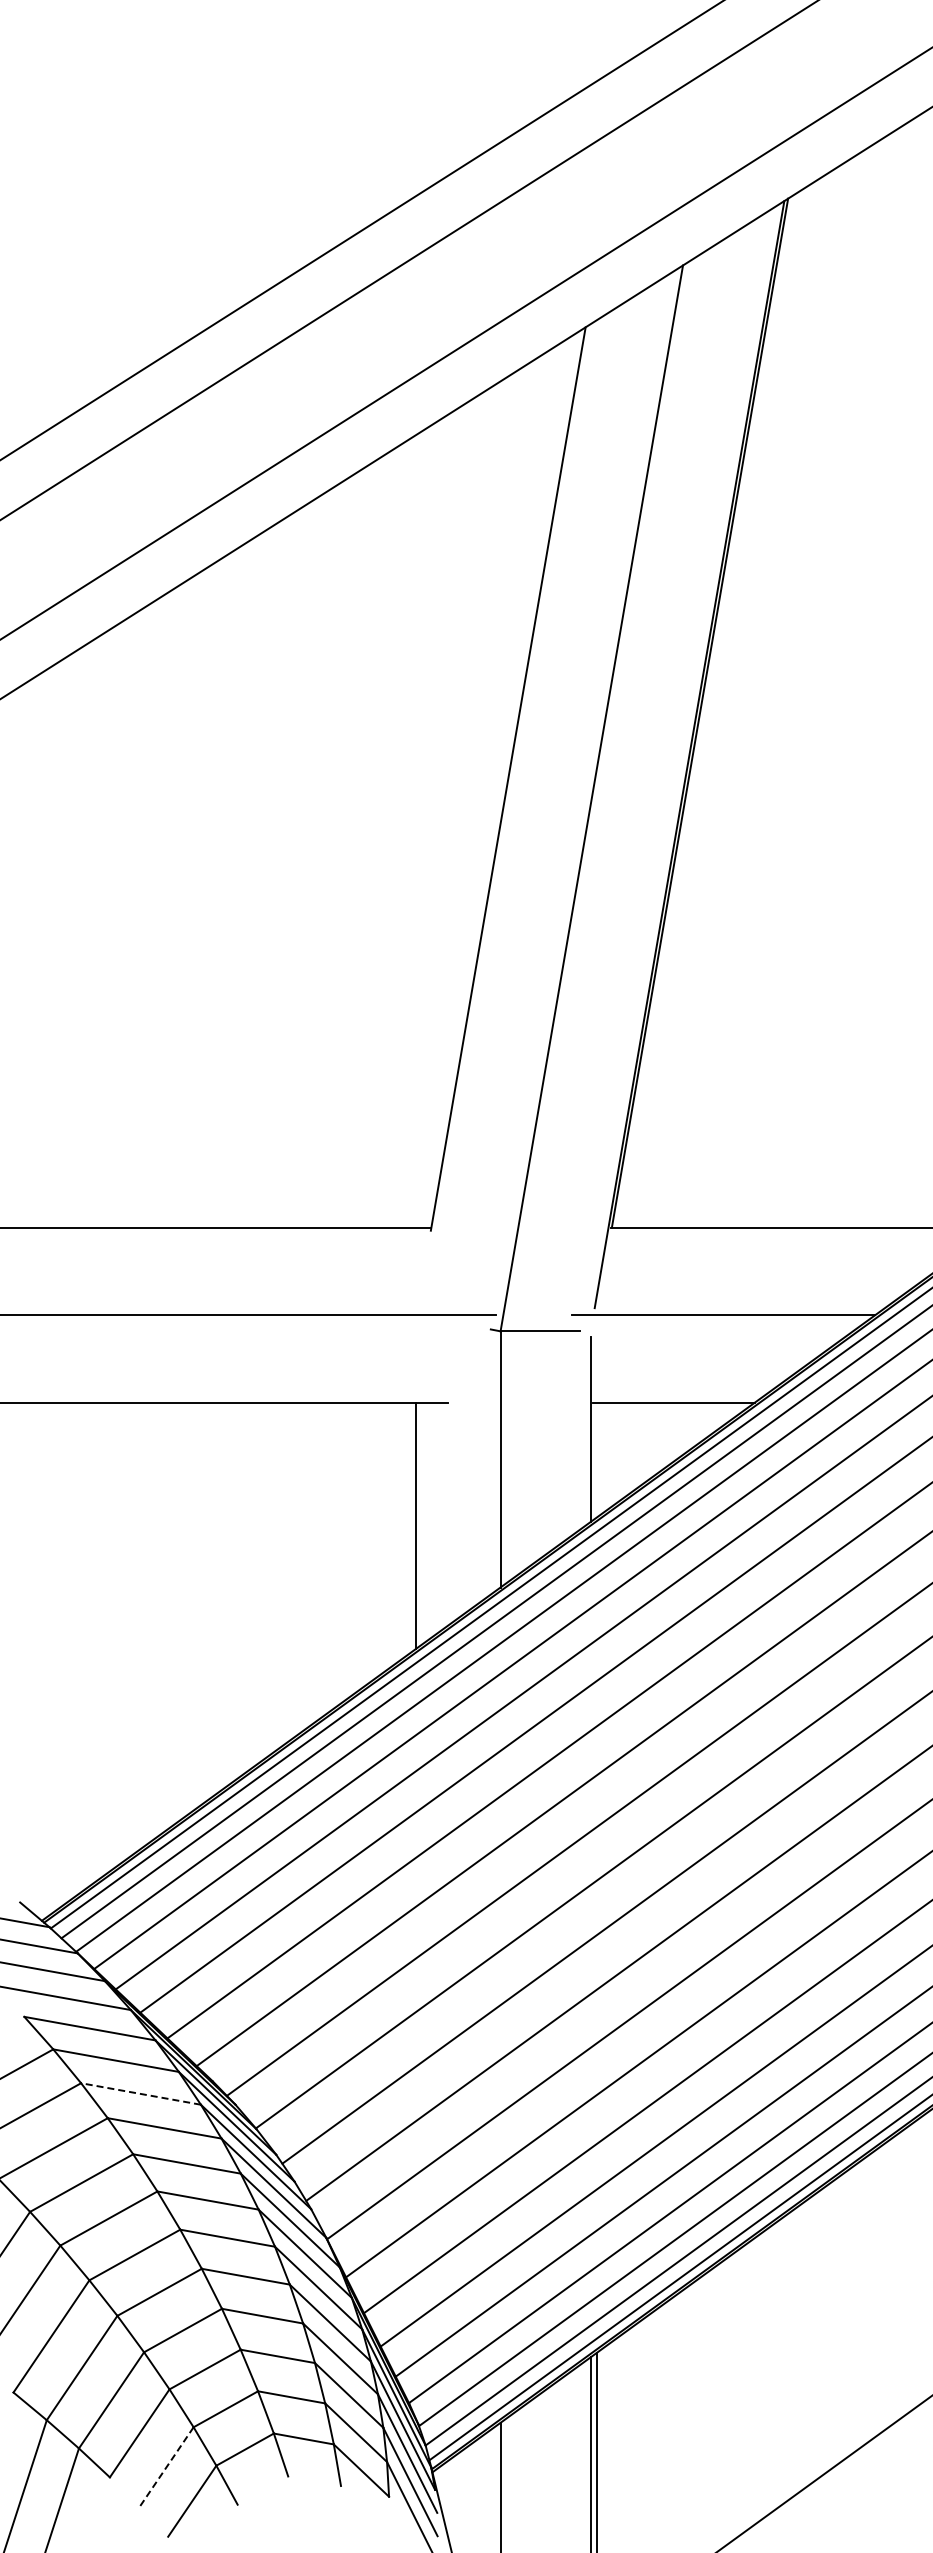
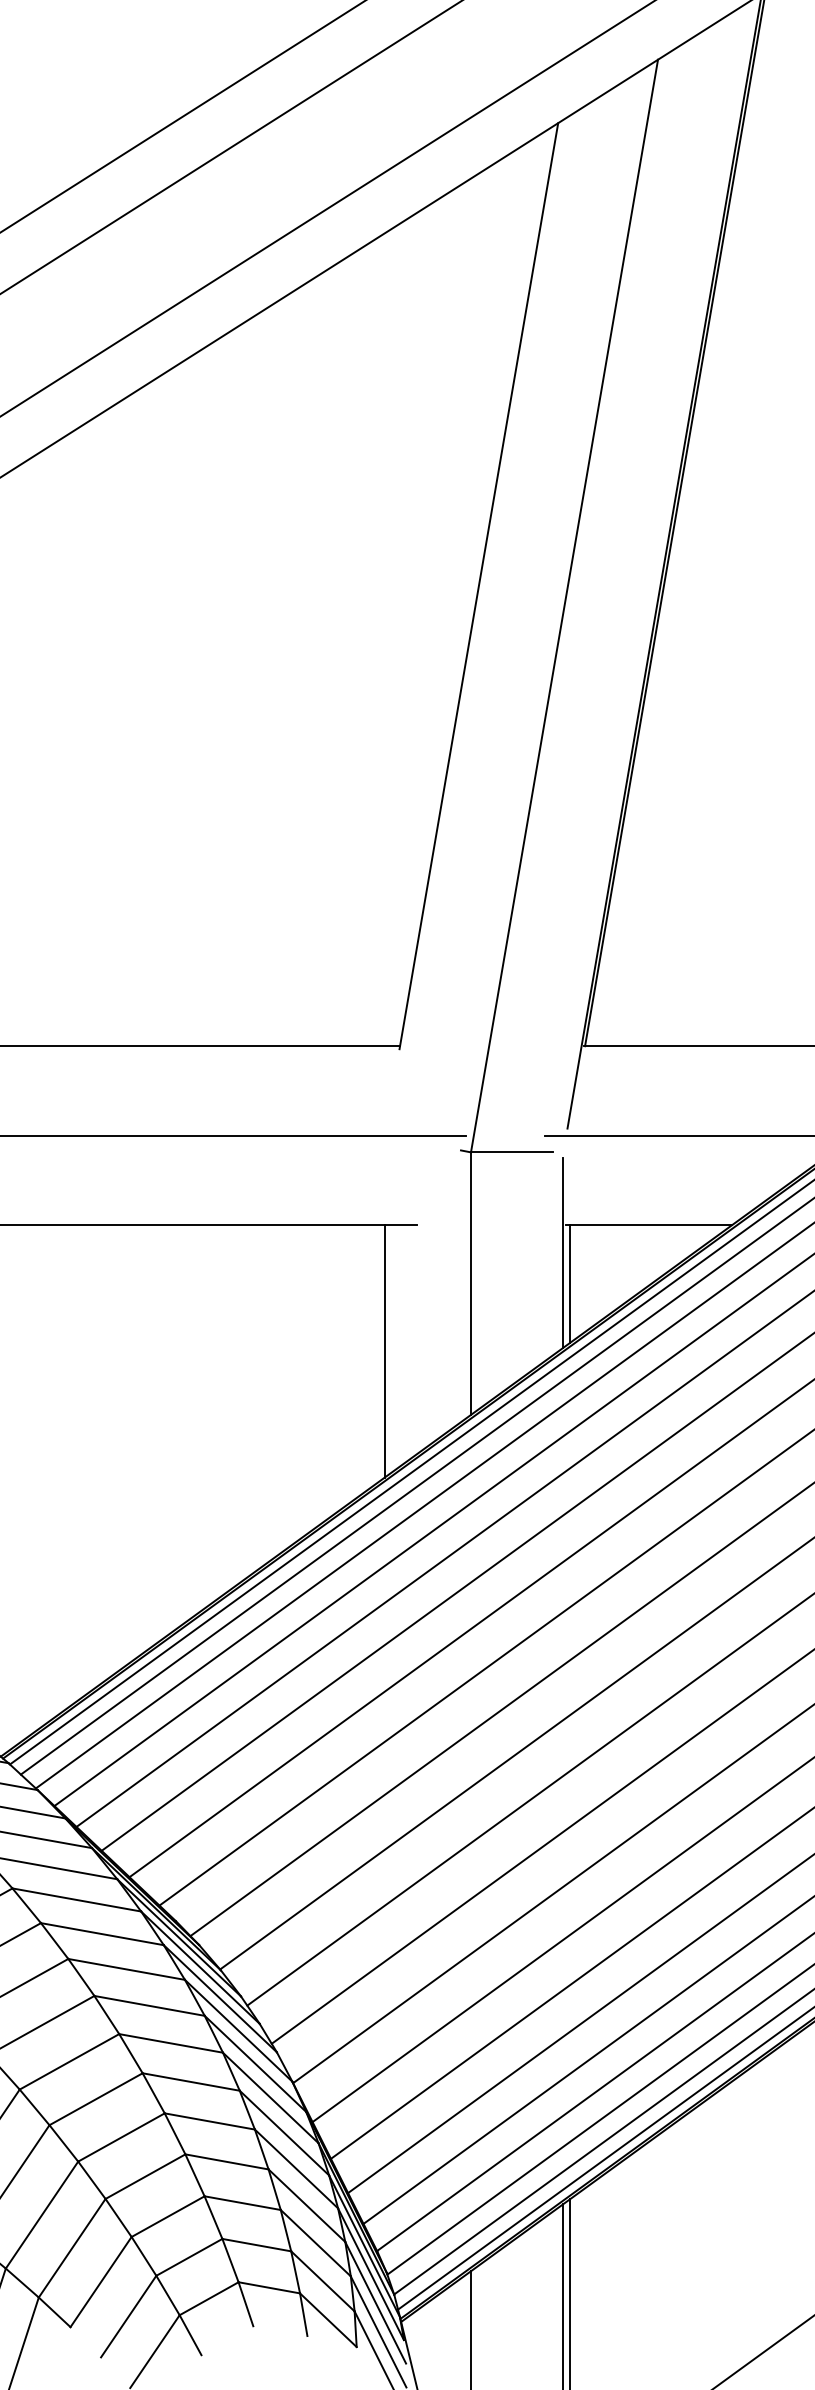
line: (596, 1459) -> (569, 1283), added
line: (141, 2093) -> (102, 1933), dashed -> solid
line: (166, 2467) -> (128, 2317), dashed -> solid

